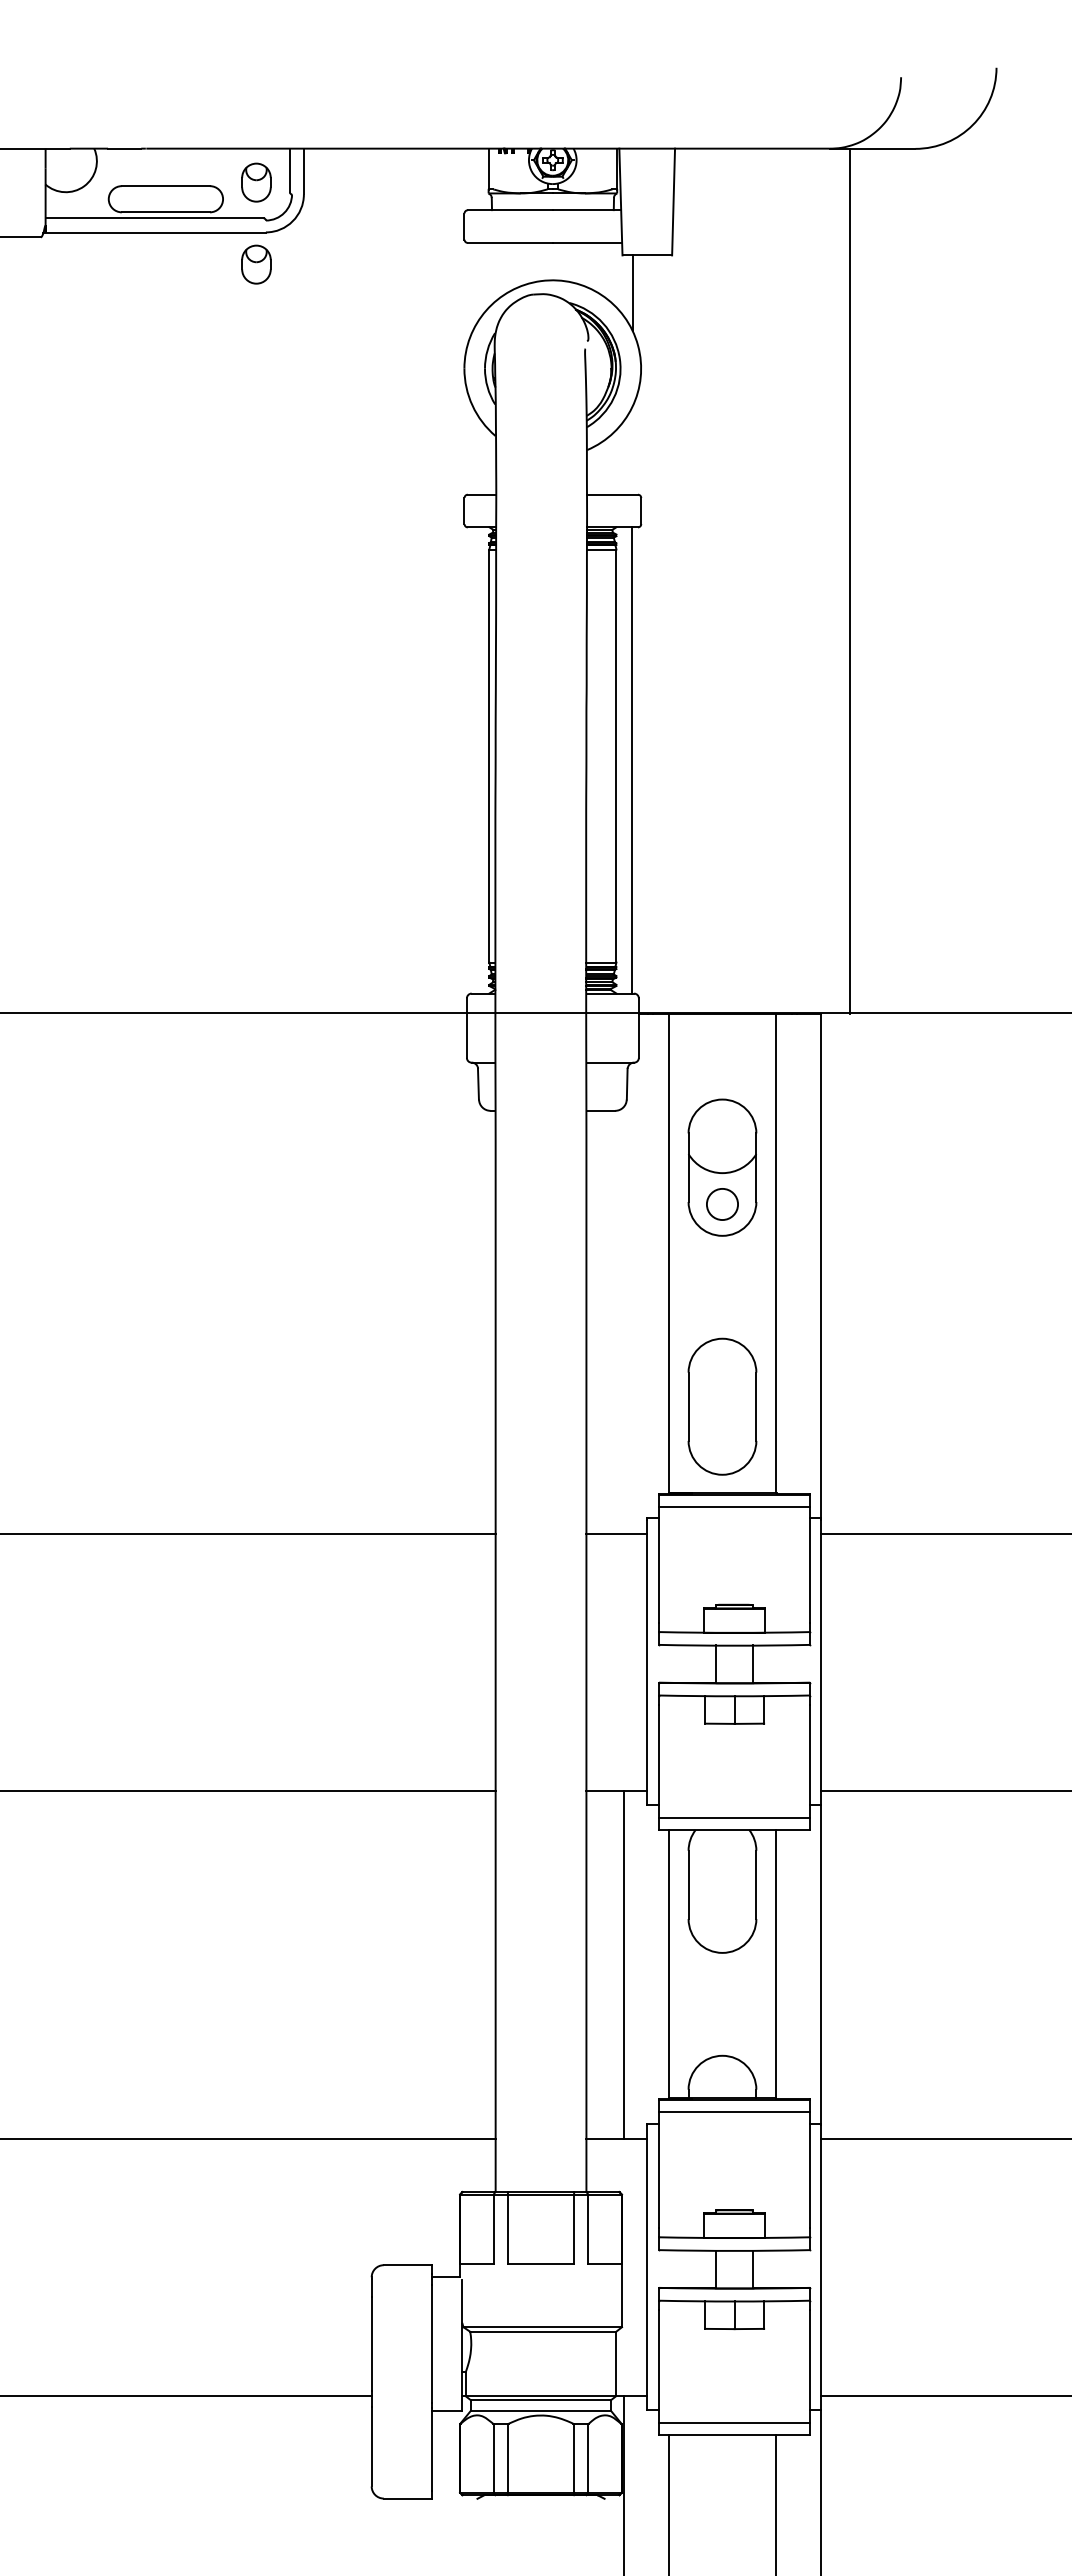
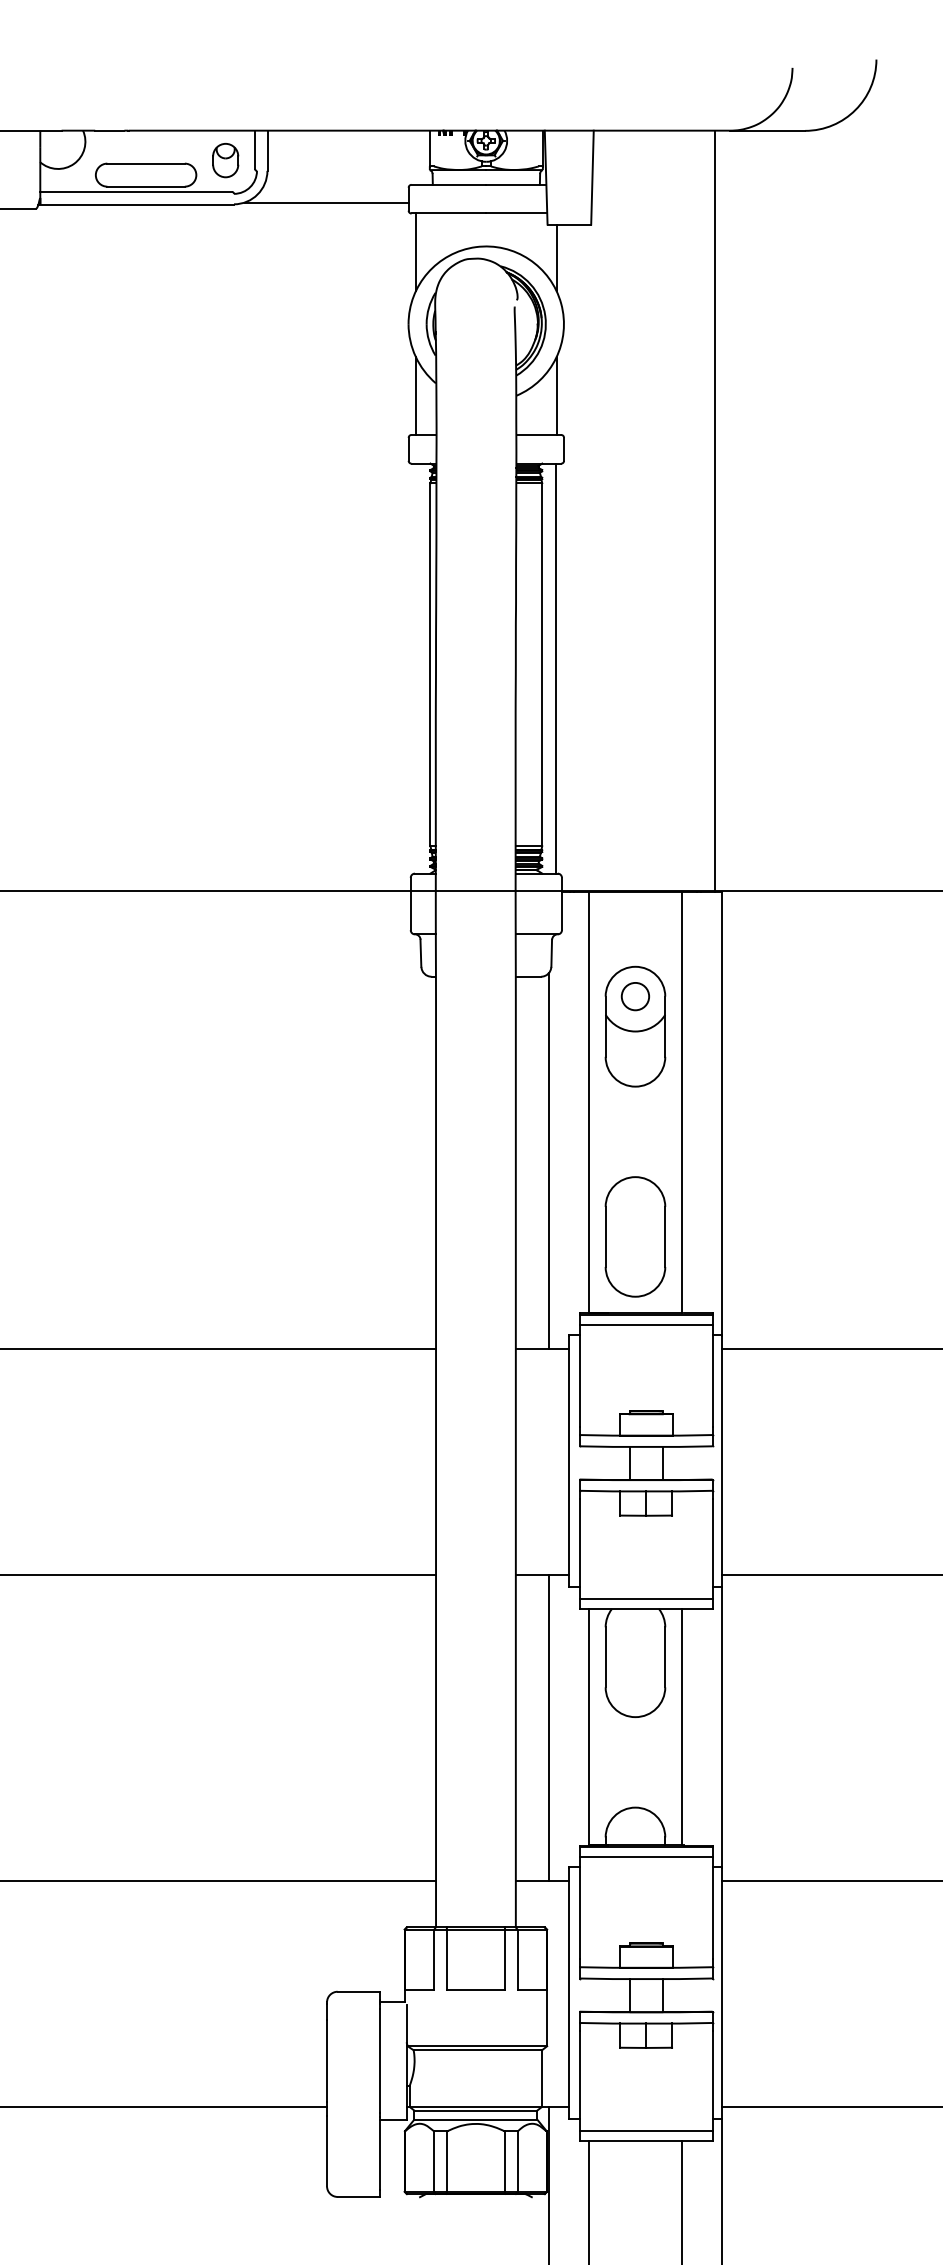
line: (371, 230) -> (326, 202), added
part: (256, 264) -> (225, 232), removed
line: (472, 286) -> (415, 251), added
line: (472, 450) -> (415, 396), added
line: (632, 450) -> (556, 396), added
line: (850, 581) -> (715, 511), moved
circle: (722, 1204) -> (635, 996), moved
line: (624, 1319) -> (549, 1160), added

